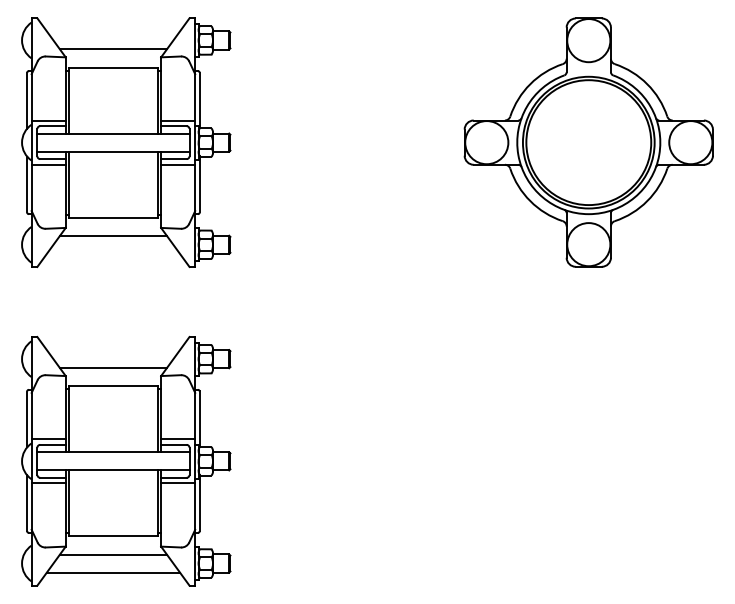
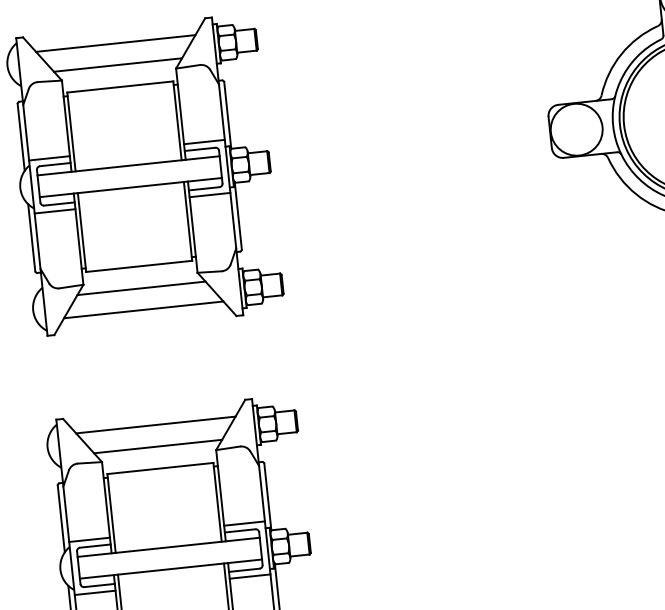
line: (113, 31) -> (115, 43), added
line: (113, 253) -> (143, 309), added
line: (113, 350) -> (155, 425), added

